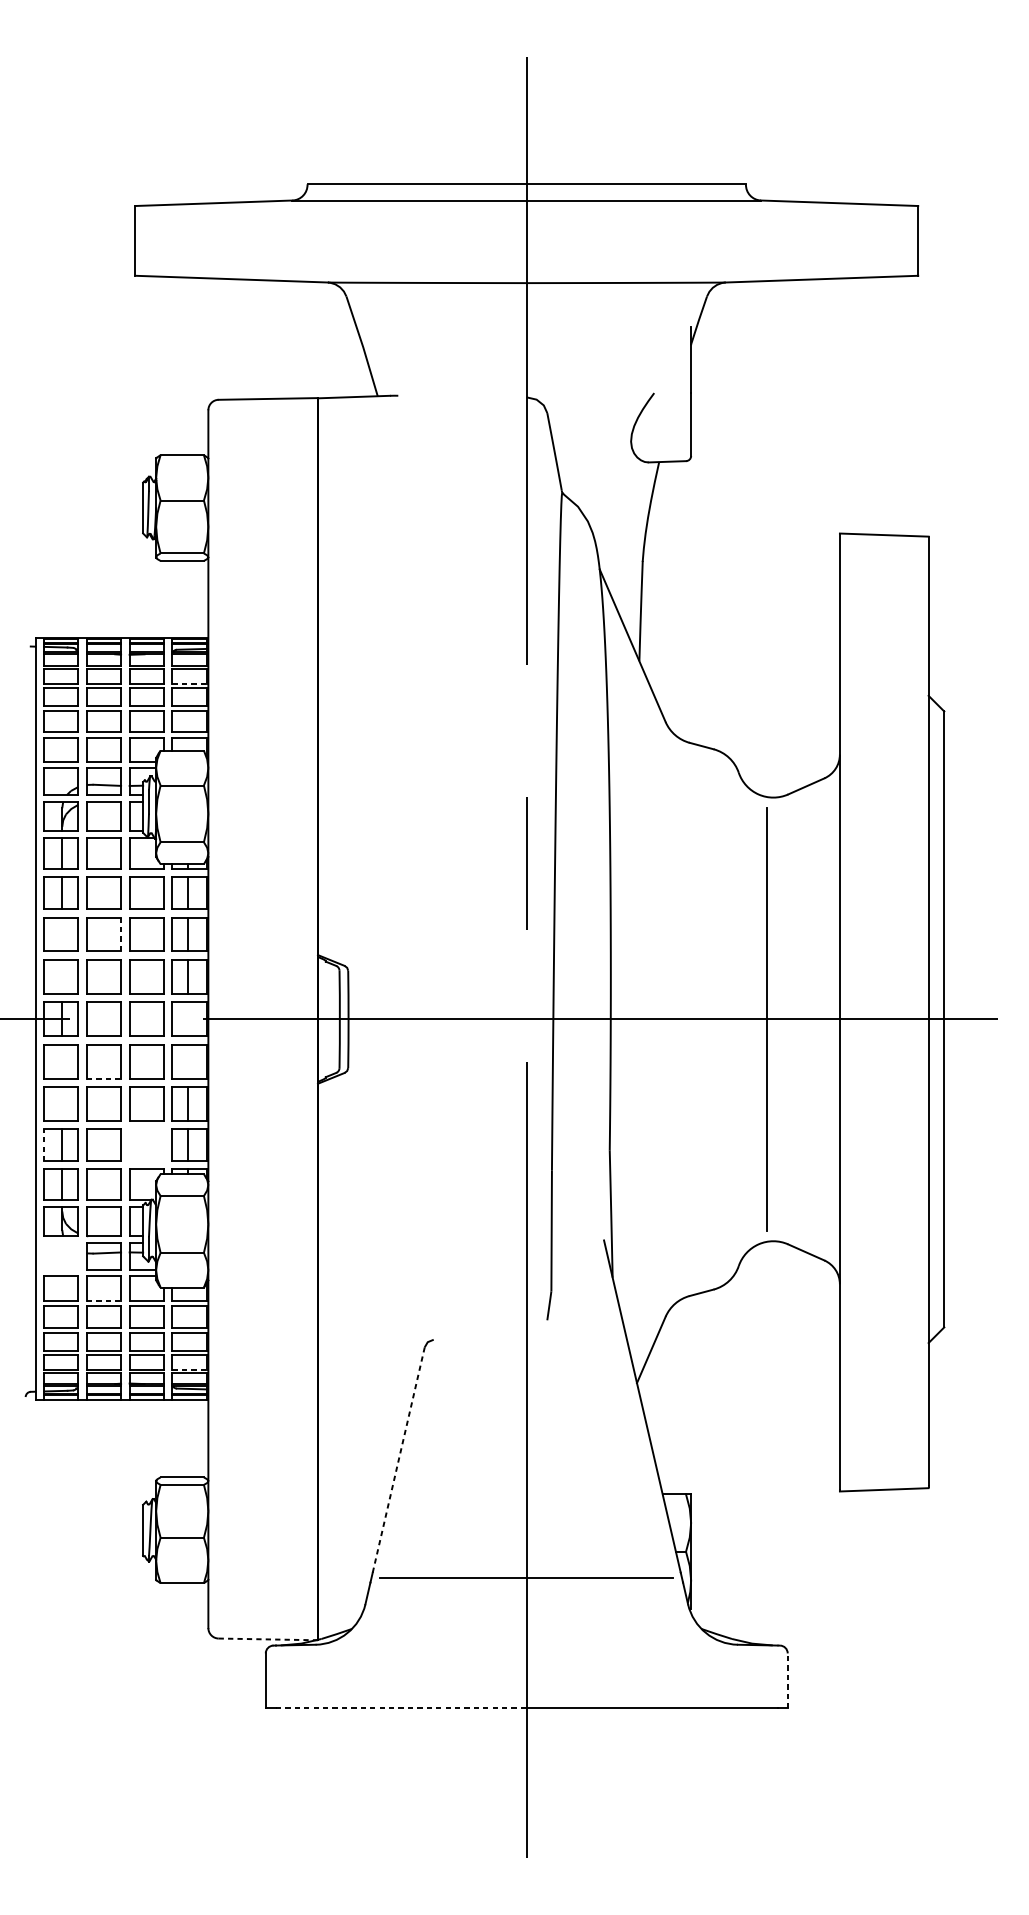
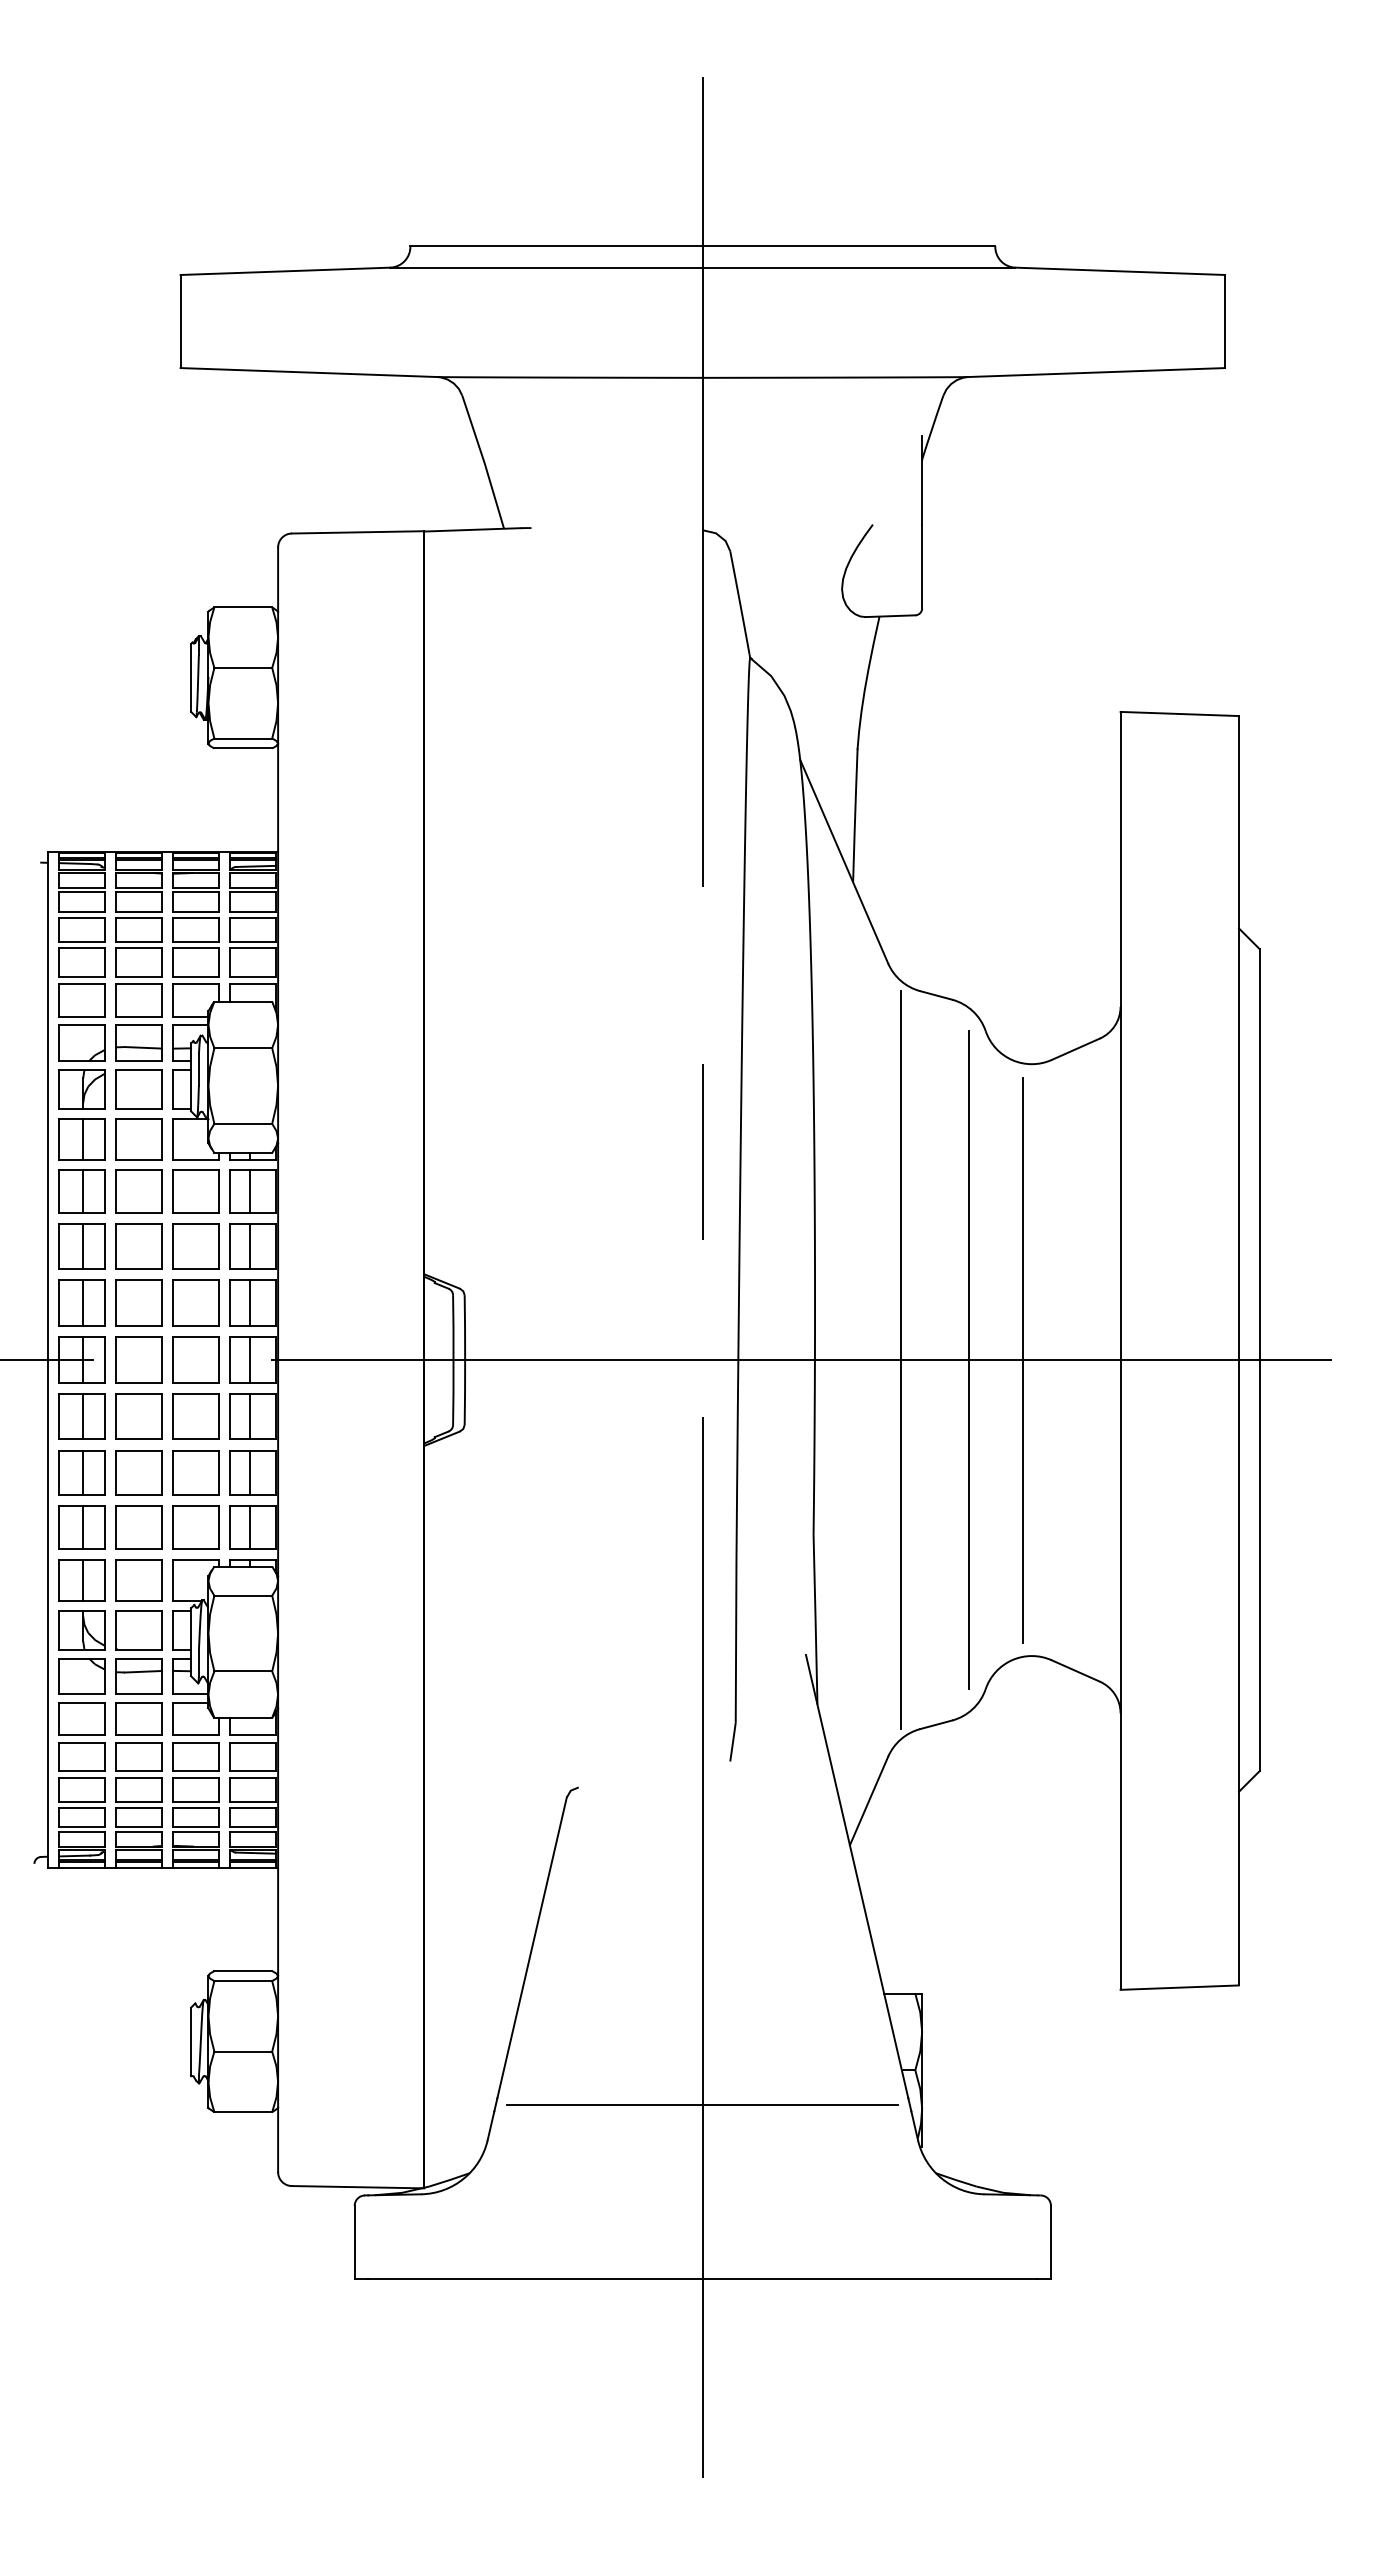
line: (189, 683) -> (252, 912), dashed -> solid
line: (62, 934) -> (83, 1246), added
line: (120, 934) -> (161, 1246), dashed -> solid
line: (62, 976) -> (83, 1302), added
line: (187, 1018) -> (250, 1359), added
line: (675, 1019) -> (901, 1360), added
line: (725, 1019) -> (968, 1360), added
line: (62, 1061) -> (83, 1416), added
line: (187, 1061) -> (250, 1416), added
line: (103, 1078) -> (138, 1439), dashed -> solid
line: (62, 1103) -> (83, 1472), added
line: (43, 1144) -> (58, 1527), dashed -> solid
part: (146, 1144) -> (195, 1527), added
part: (60, 1256) -> (81, 1676), added
line: (103, 1300) -> (138, 1735), dashed -> solid
line: (189, 1369) -> (252, 1827), dashed -> solid
line: (399, 1459) -> (532, 1947), dashed -> solid
line: (268, 1639) -> (358, 2187), dashed -> solid
line: (787, 1680) -> (1050, 2242), dashed -> solid
line: (402, 1708) -> (536, 2279), dashed -> solid

